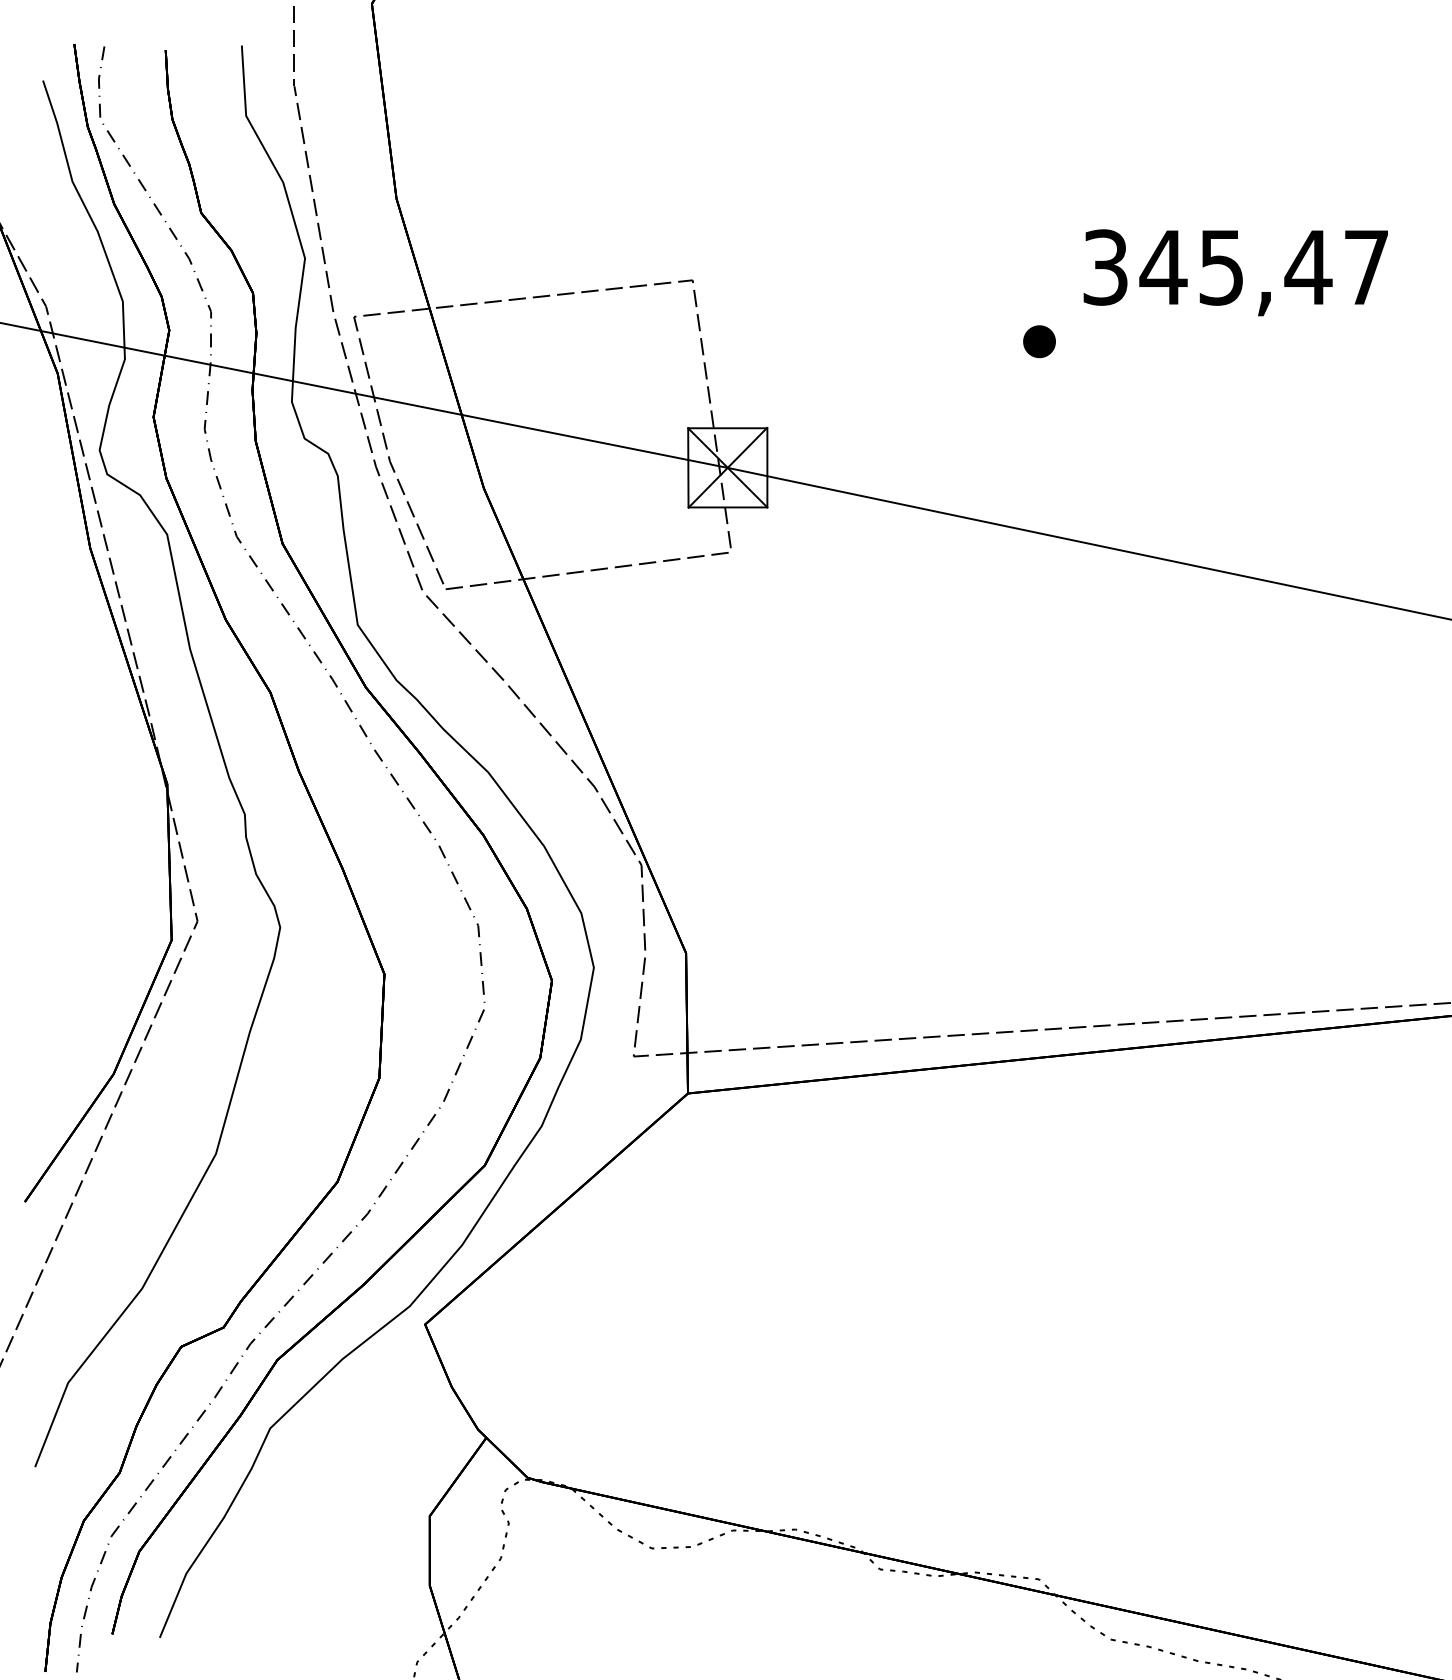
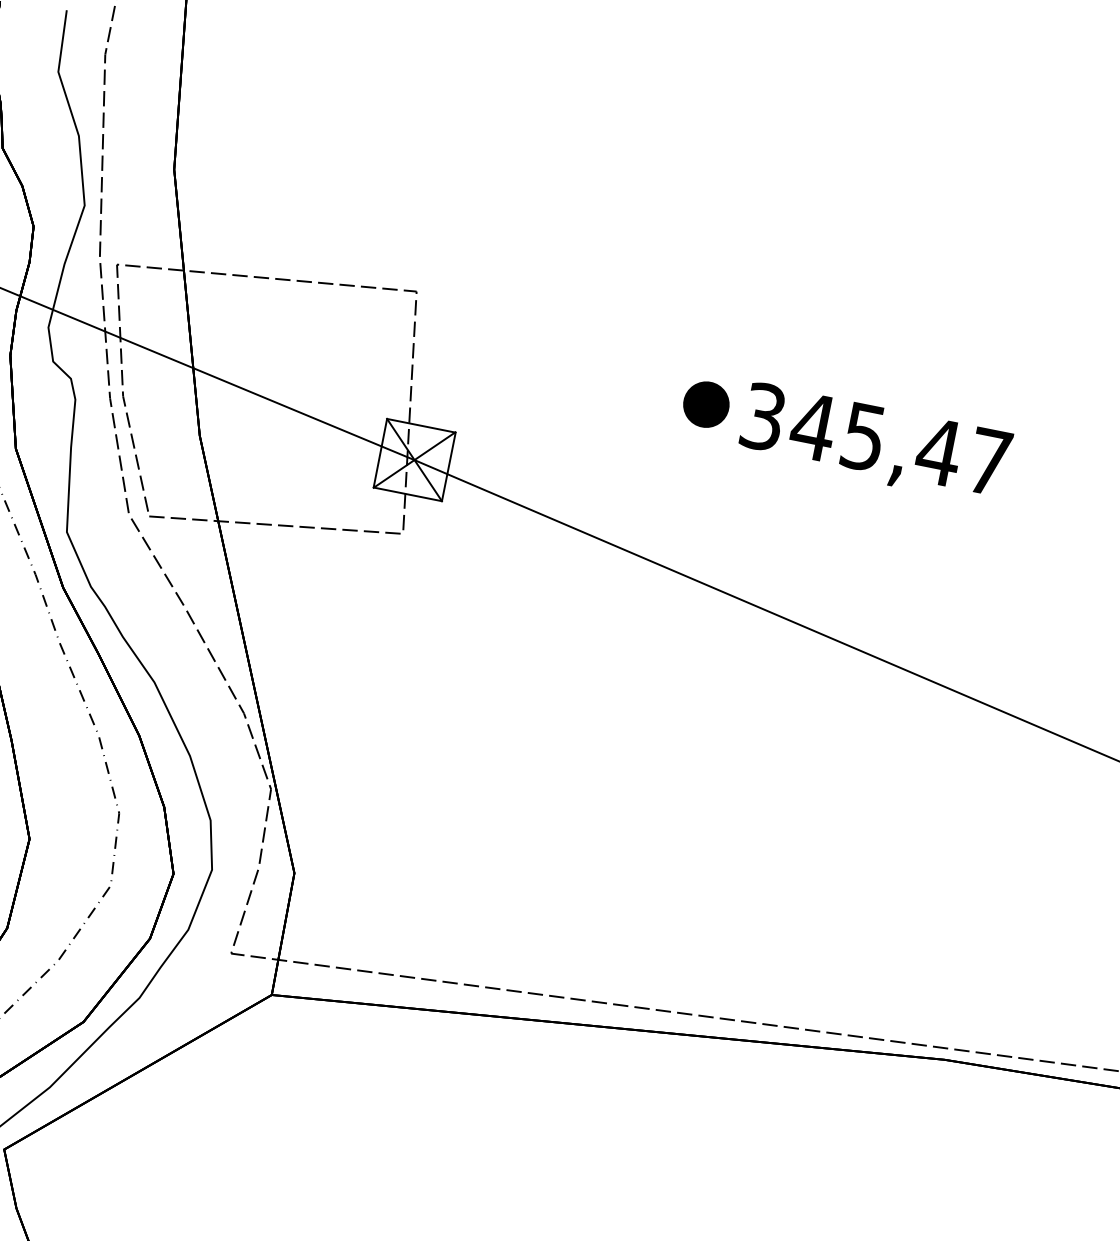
text: (1235, 272) -> (875, 443), moved
part: (1039, 341) -> (706, 404), size x1.6

